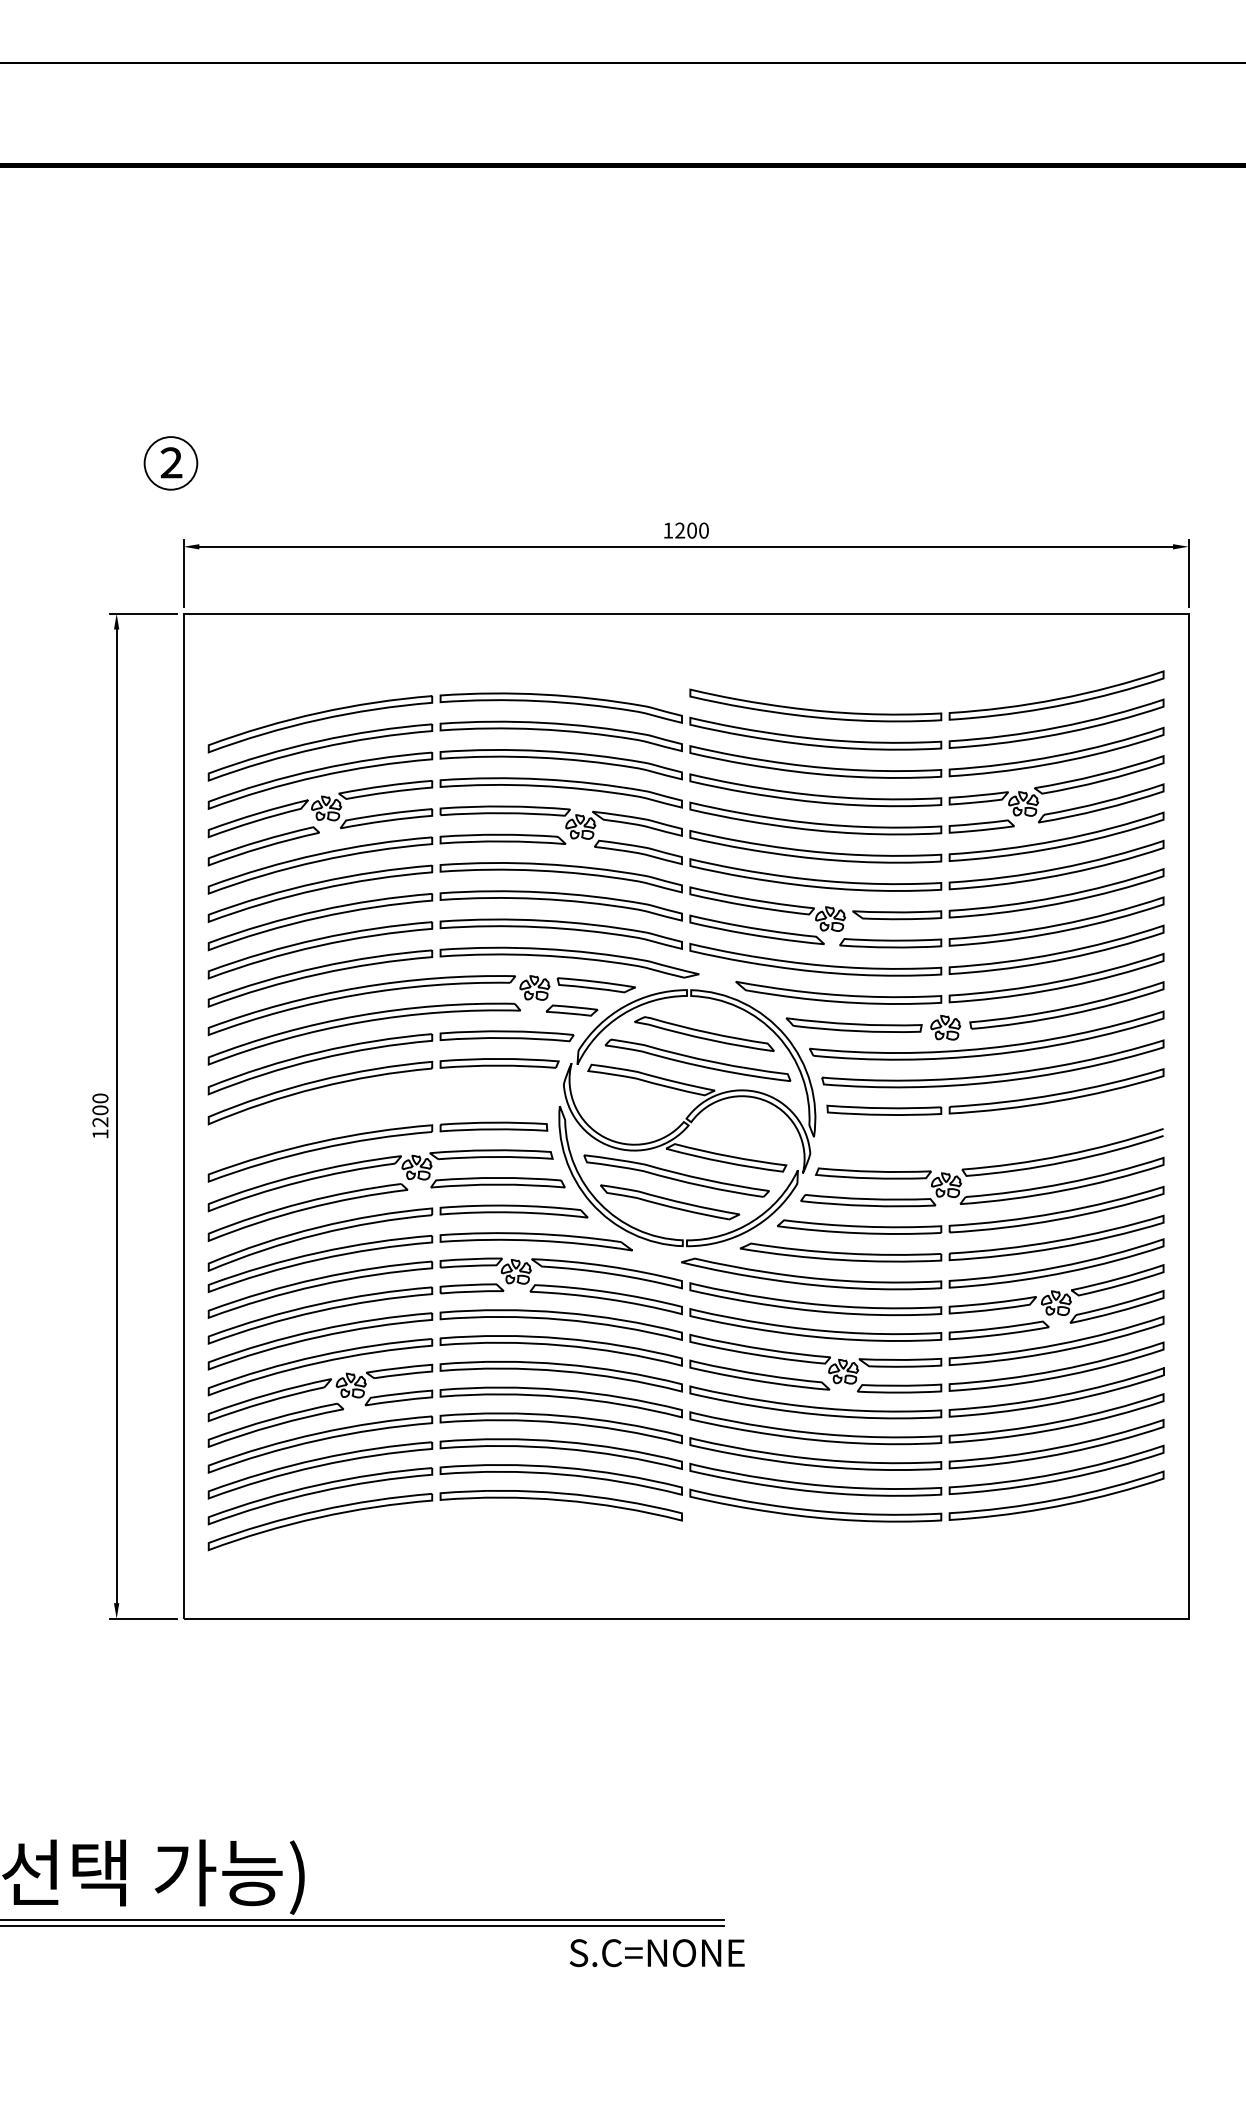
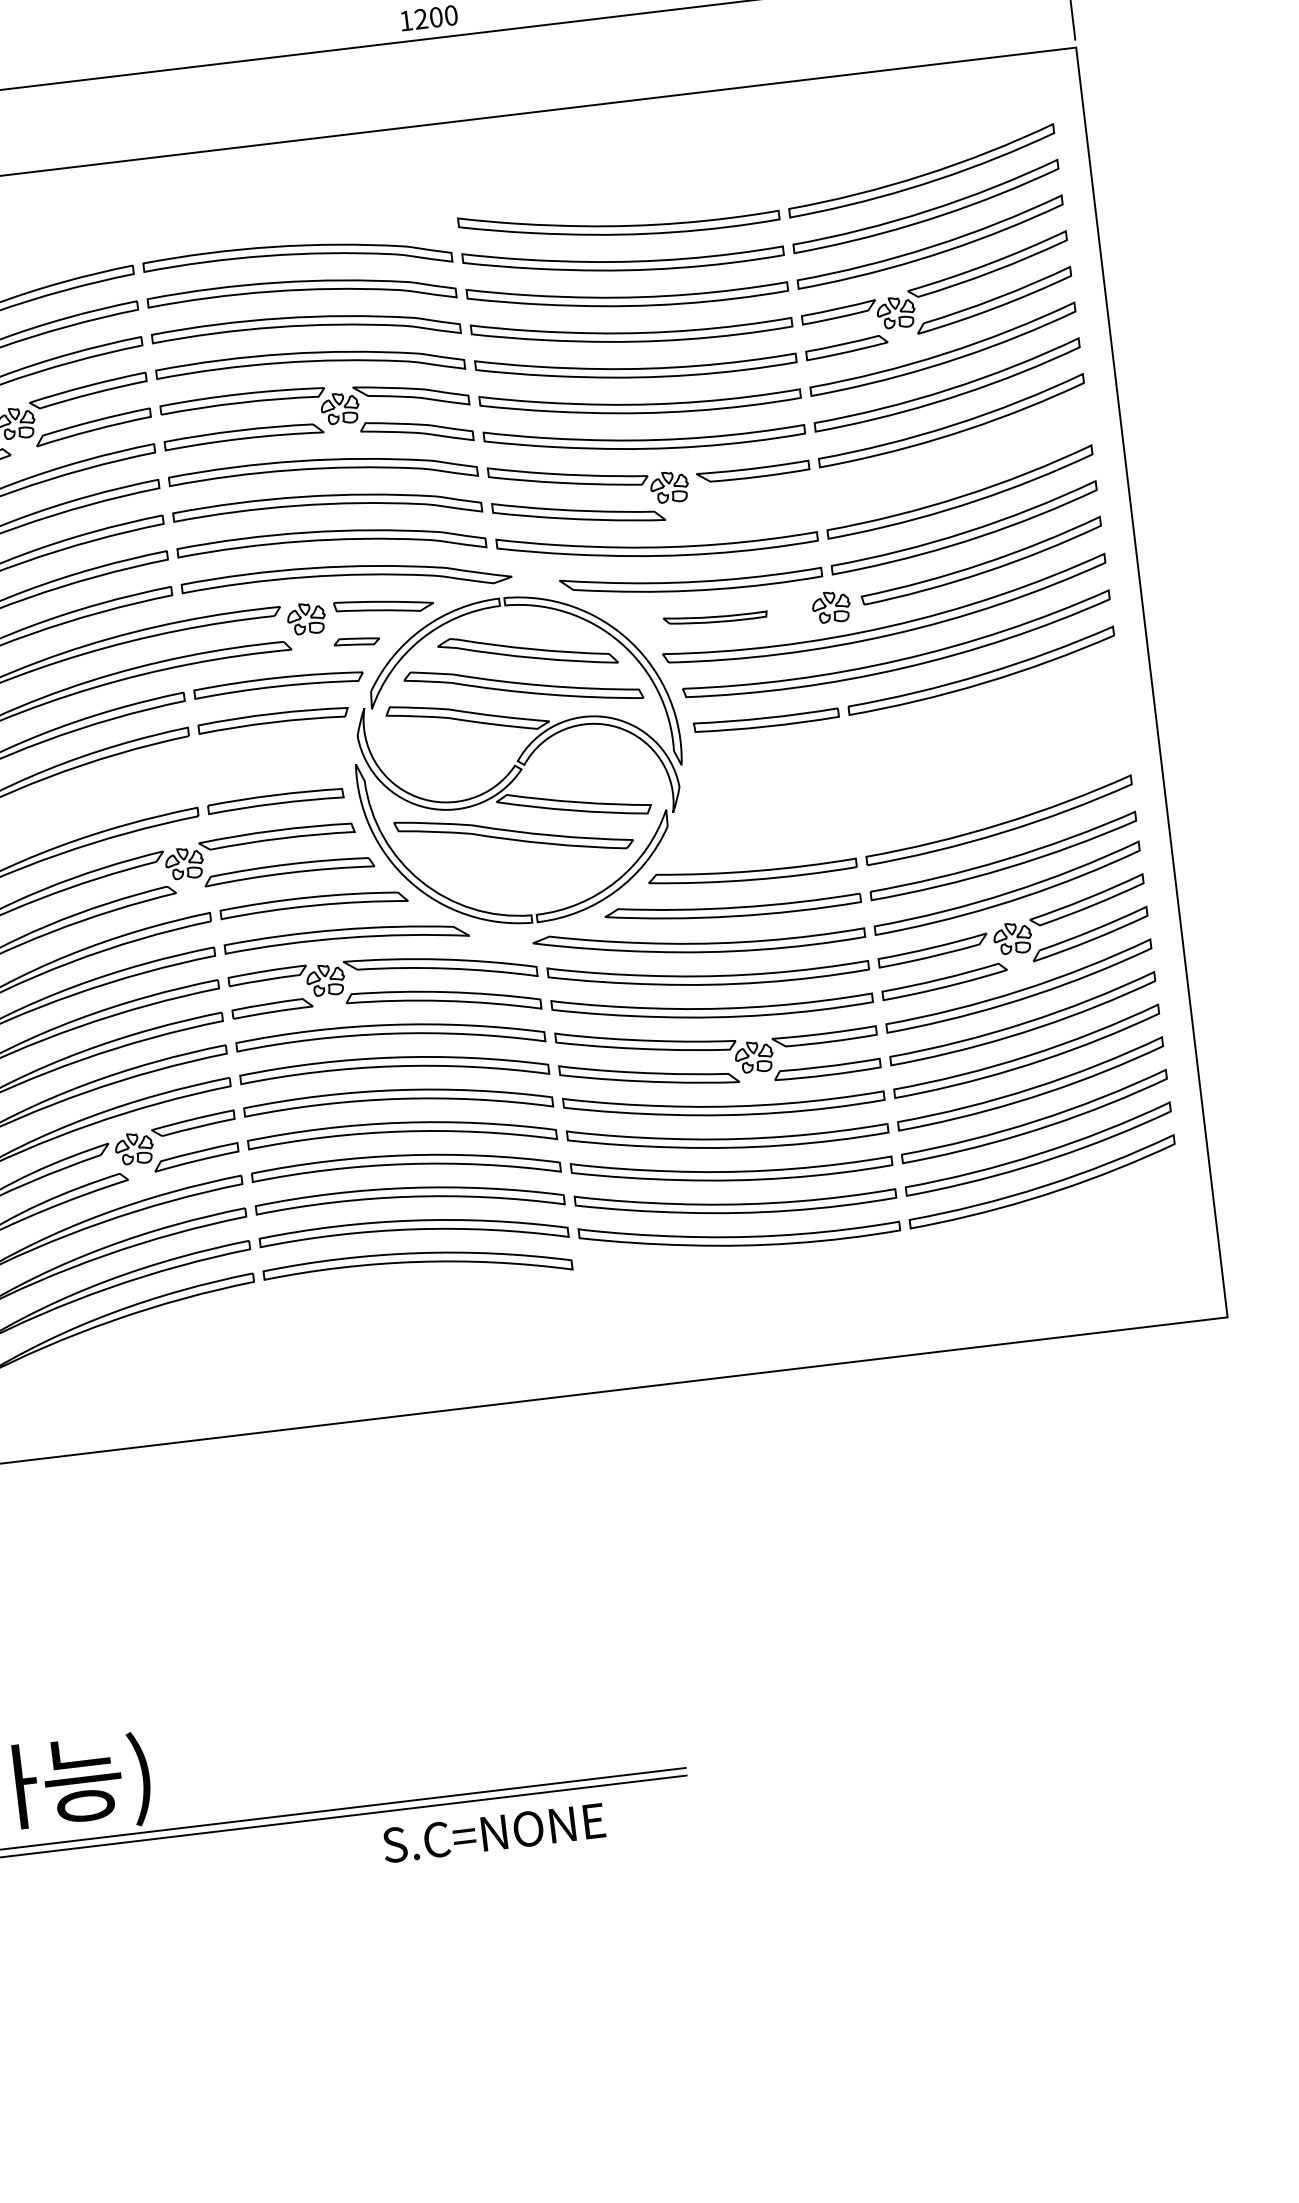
part: (1004, 932) -> (891, 477), removed
part: (571, 1010) -> (356, 641), size x0.7
part: (853, 1024) -> (714, 616), size x0.6
part: (982, 1167) -> (899, 778), removed
part: (670, 1202) -> (510, 869), removed
text: (656, 1953) -> (493, 1833), moved

